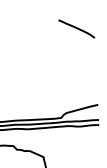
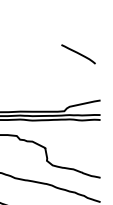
curve: (76, 29) -> (78, 54), moved

